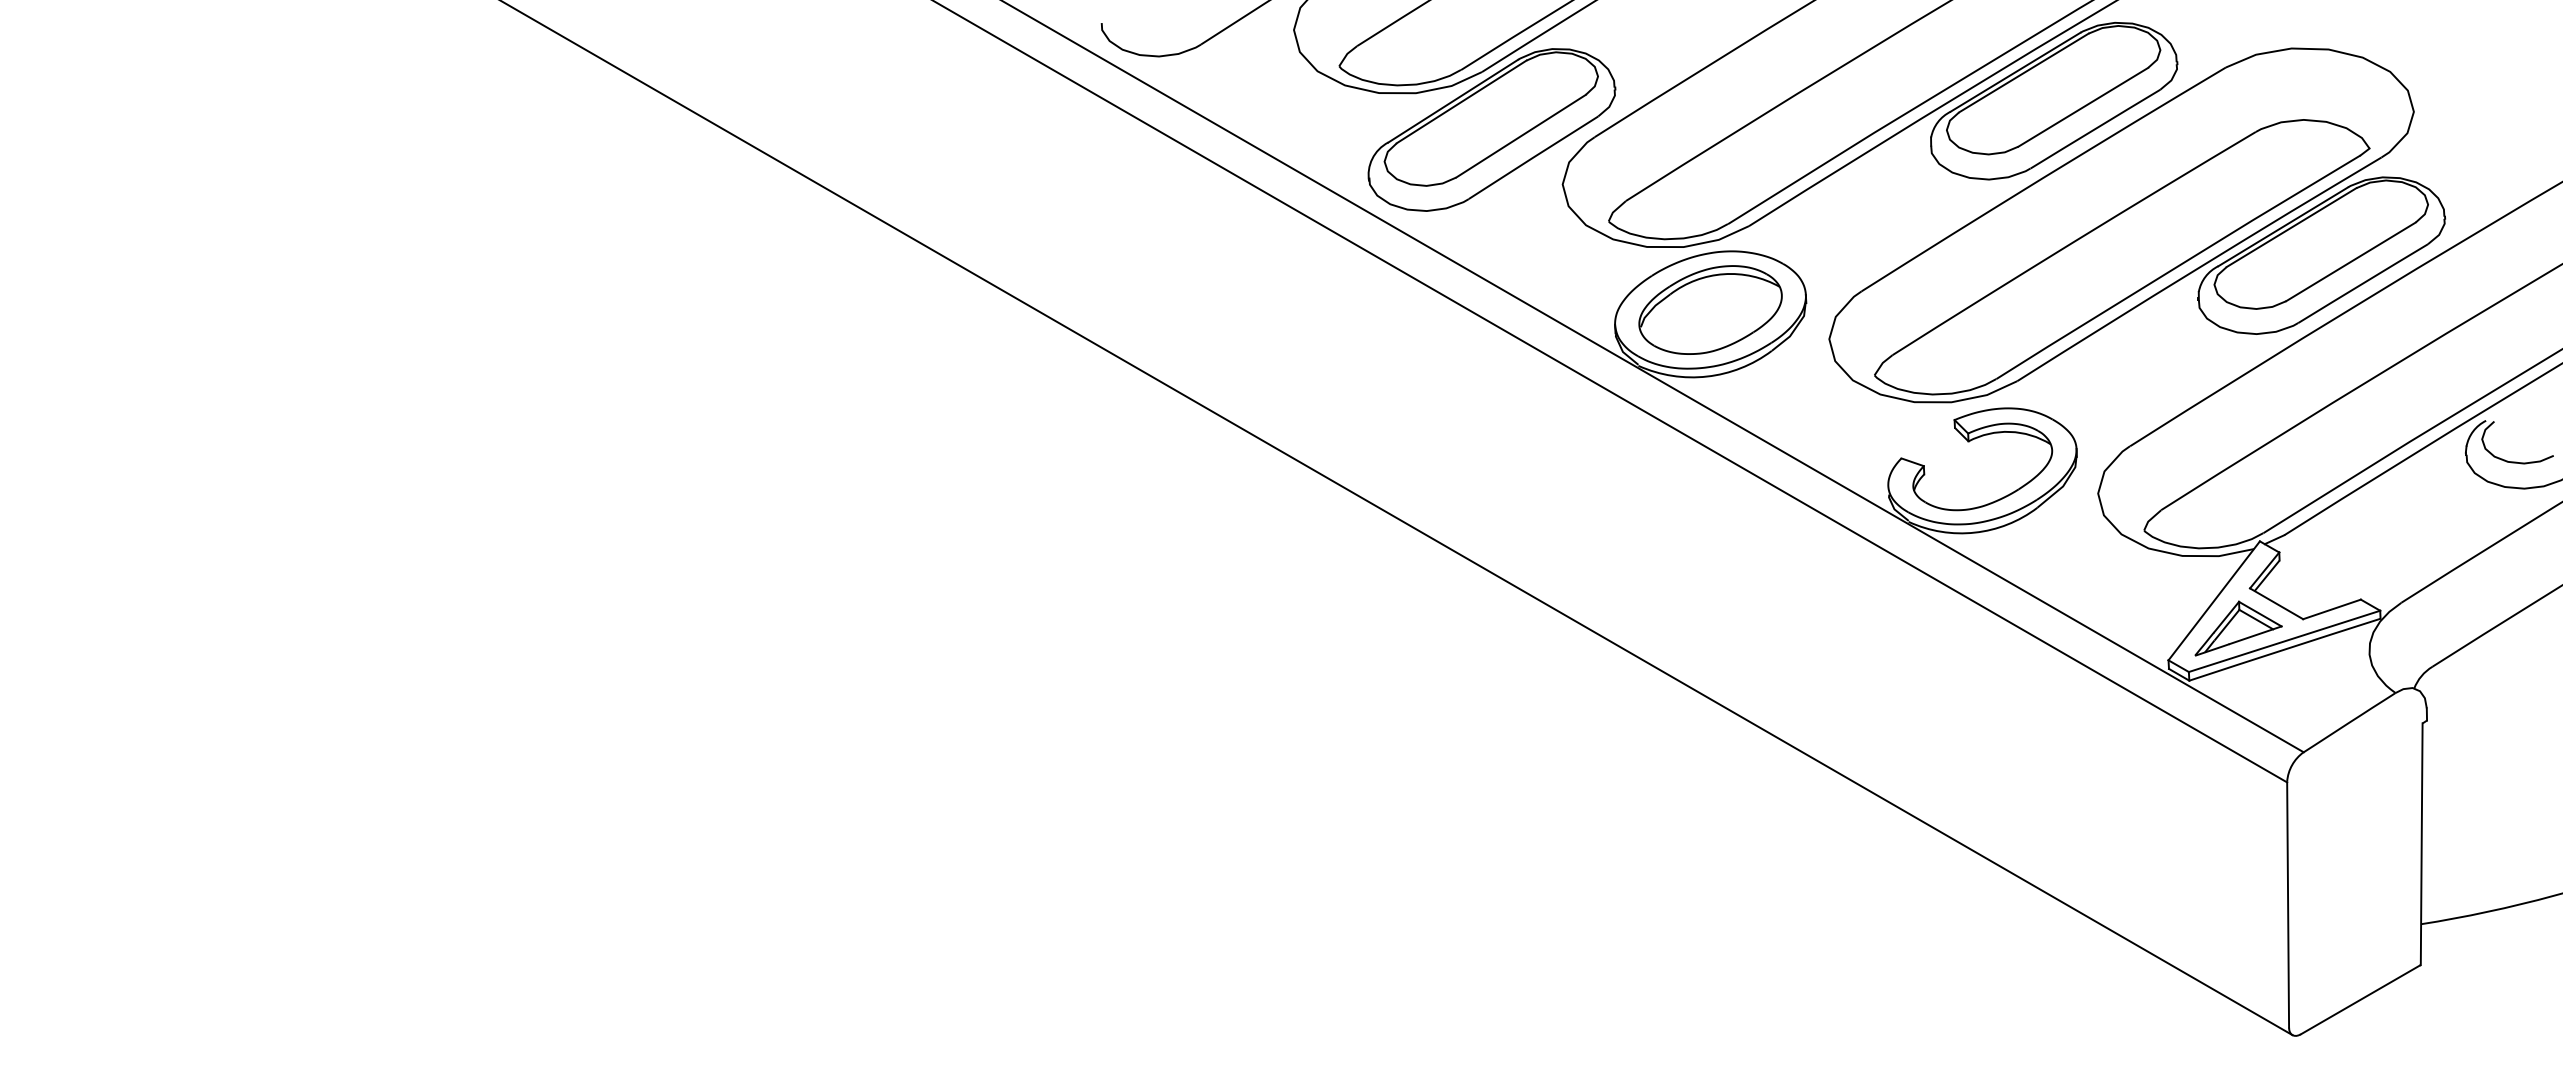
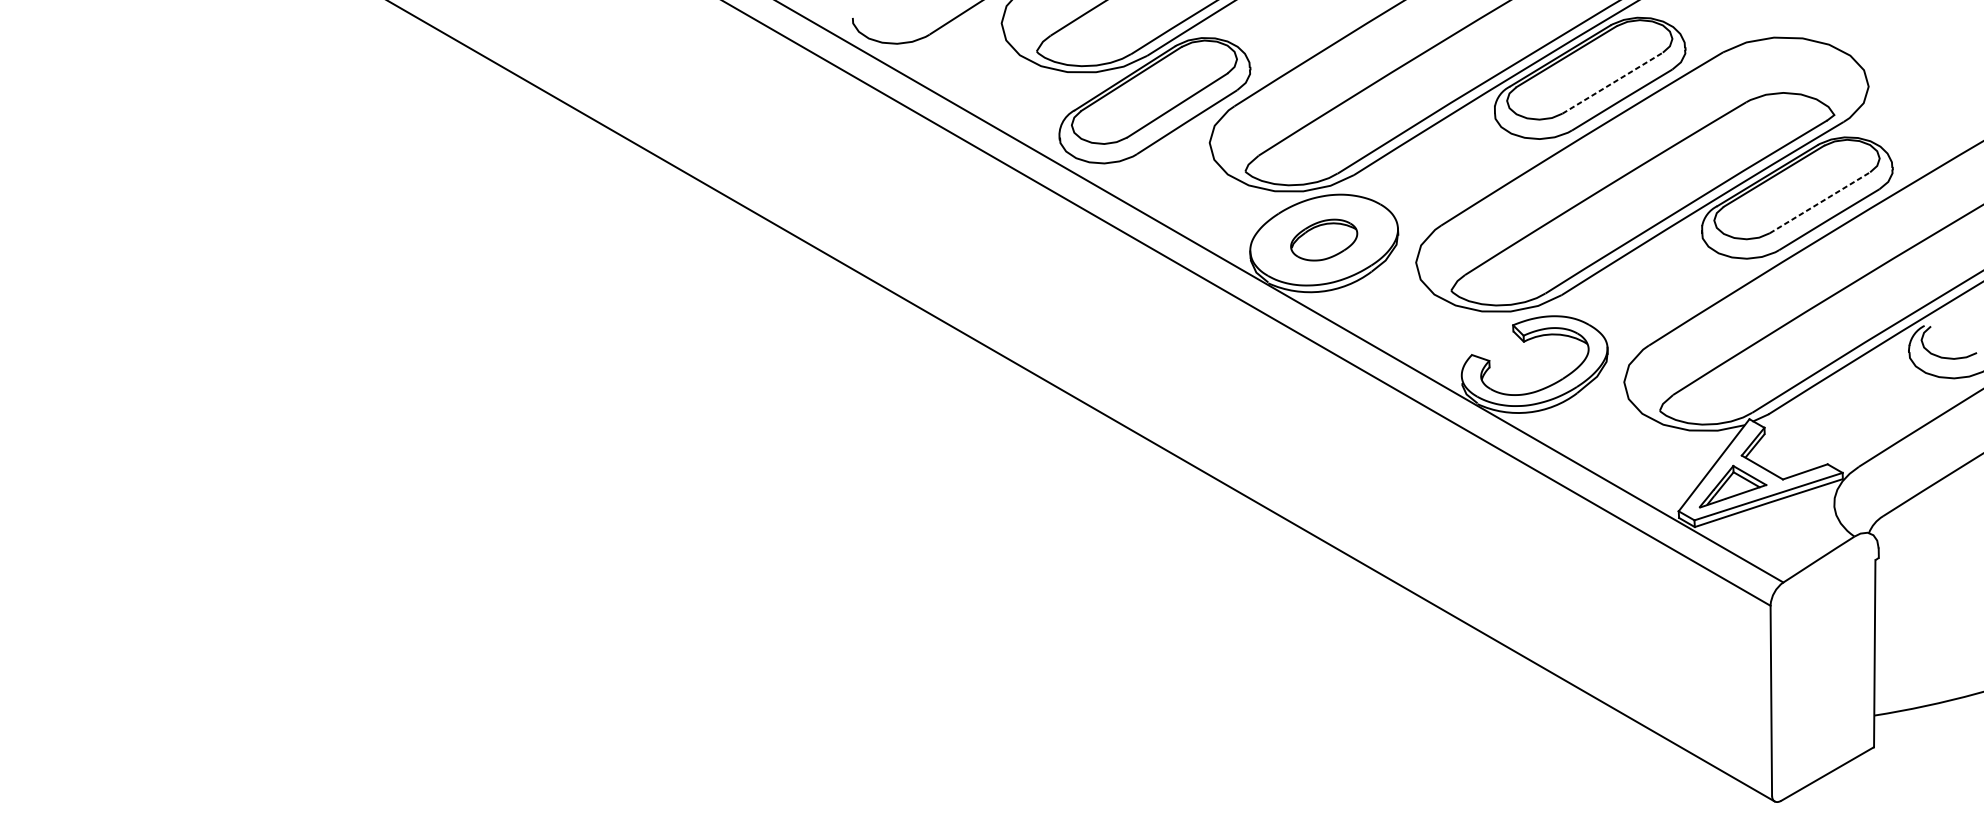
line: (2083, 107) -> (1612, 83), solid -> dashed
line: (2350, 261) -> (1819, 202), solid -> dashed
part: (1710, 309) -> (1324, 239), size x0.6

